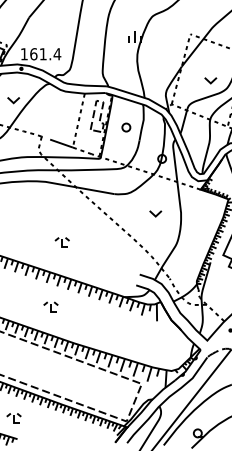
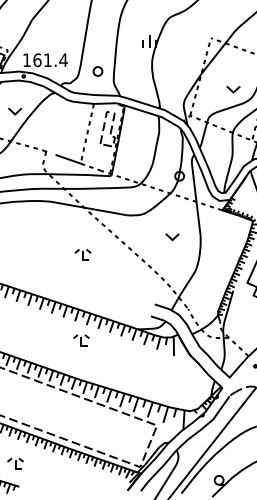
part: (125, 127) -> (97, 71), moved
part: (61, 242) -> (82, 254), moved
part: (51, 307) -> (81, 340), moved

